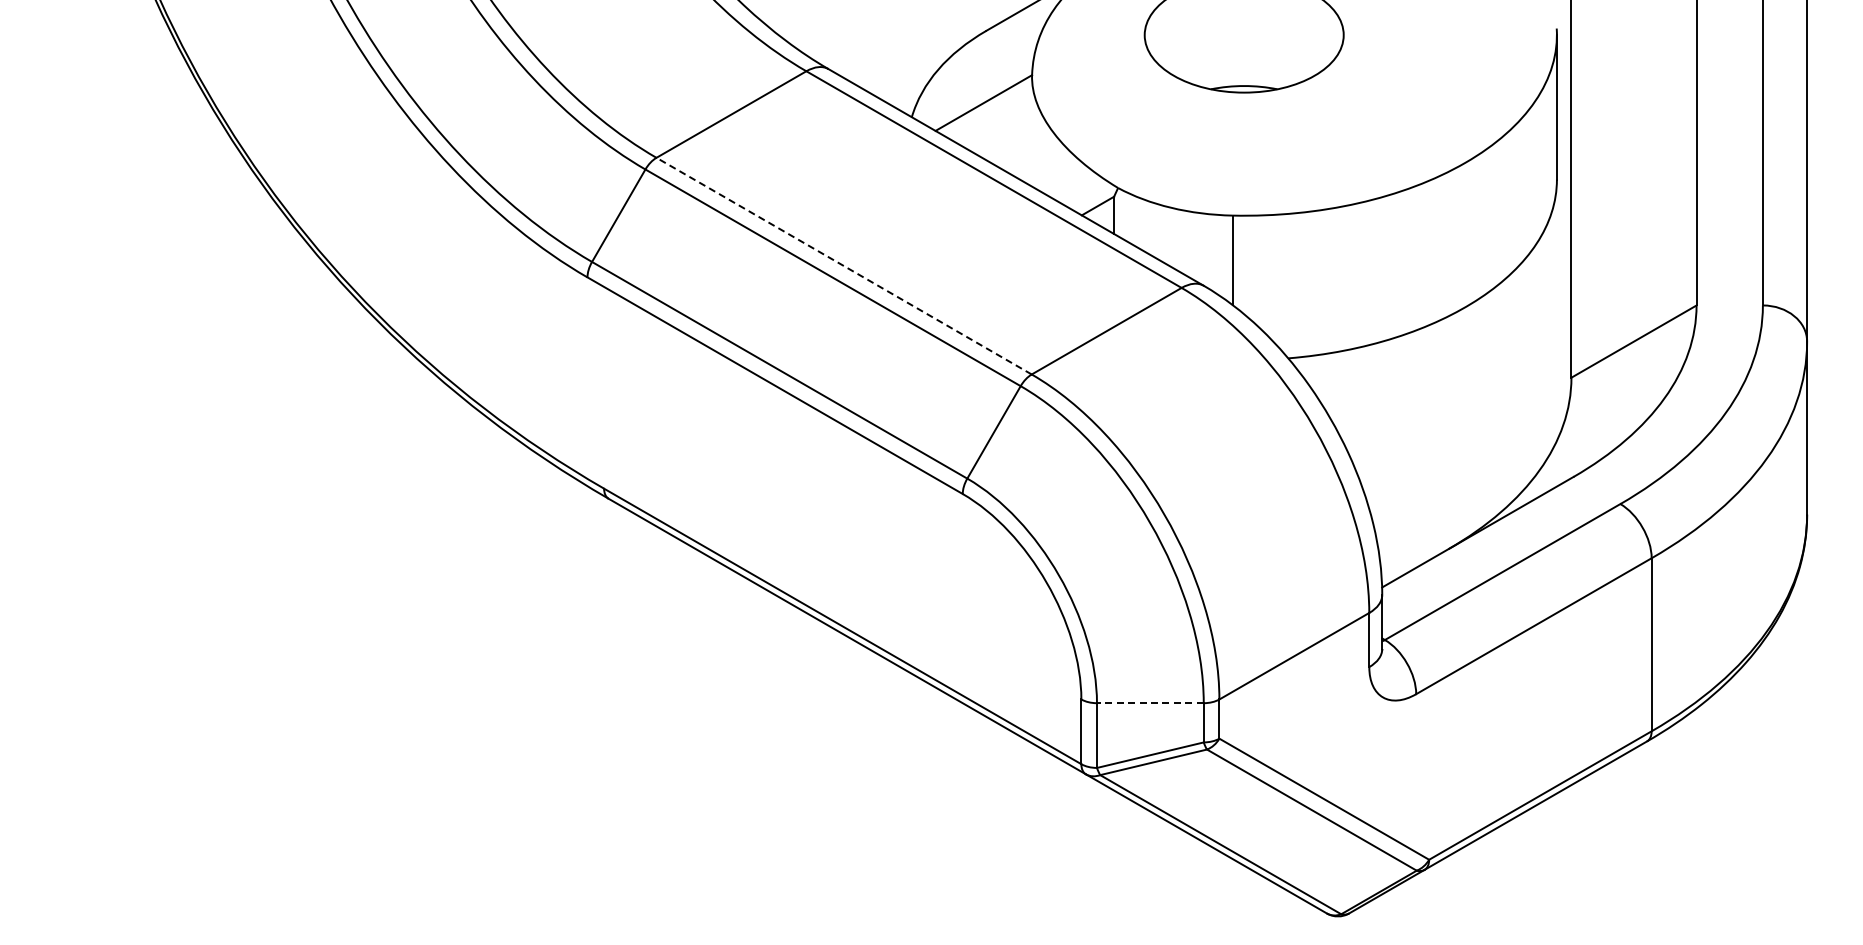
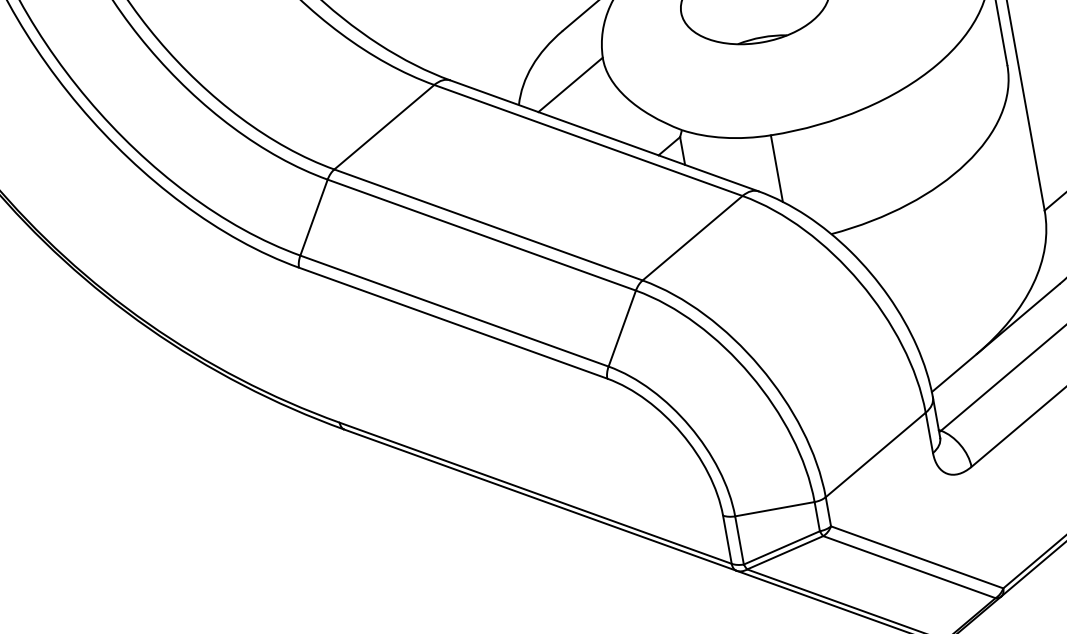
line: (844, 266) -> (488, 225), dashed -> solid
line: (1149, 703) -> (774, 509), dashed -> solid

